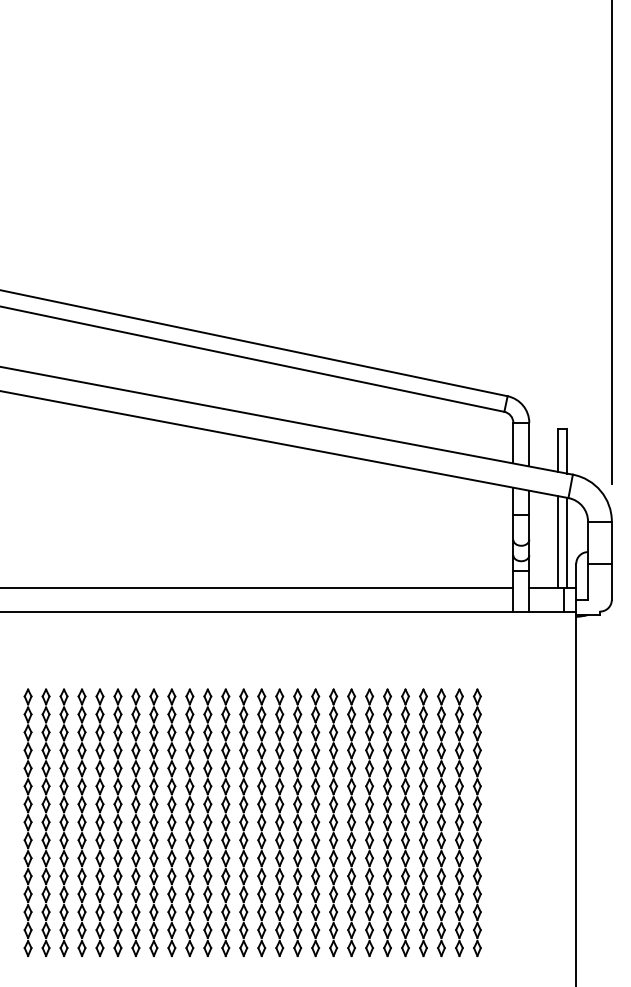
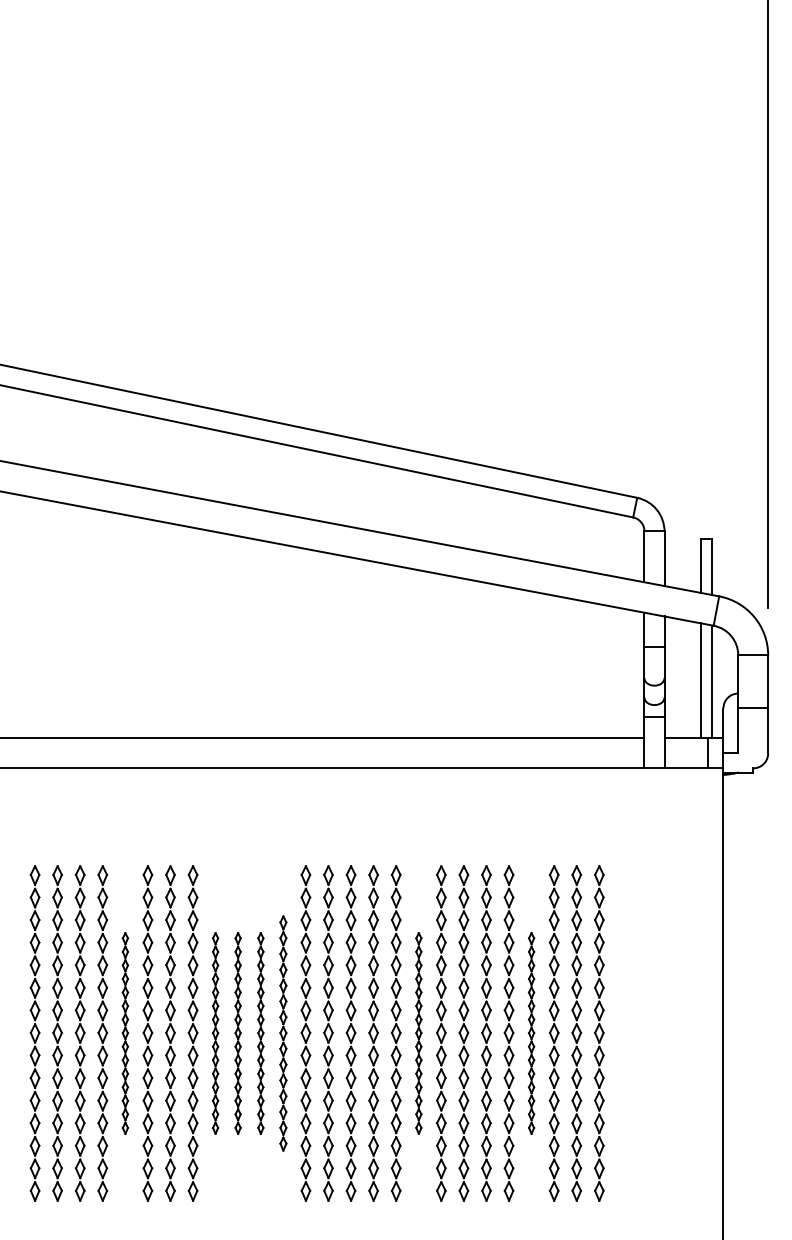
part: (100, 822) -> (125, 1033), size x0.6
part: (171, 822) -> (215, 1033), size x0.6
part: (189, 822) -> (237, 1033), size x0.6
part: (207, 822) -> (260, 1033), size x0.6
part: (225, 822) -> (283, 1033), size x0.7
part: (333, 822) -> (418, 1033), size x0.6
part: (423, 822) -> (531, 1033), size x0.6

